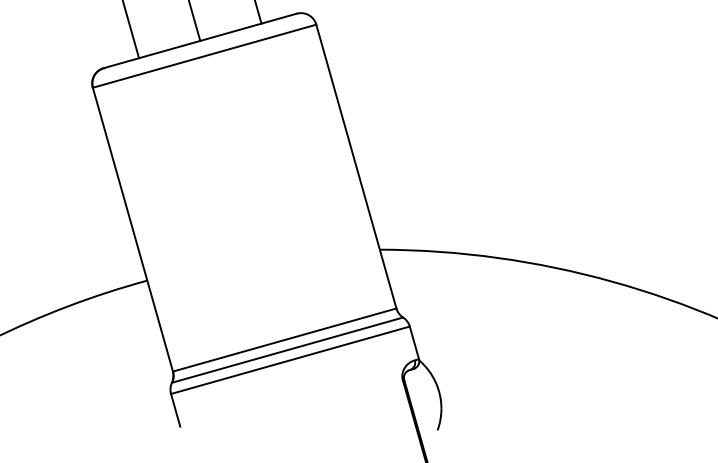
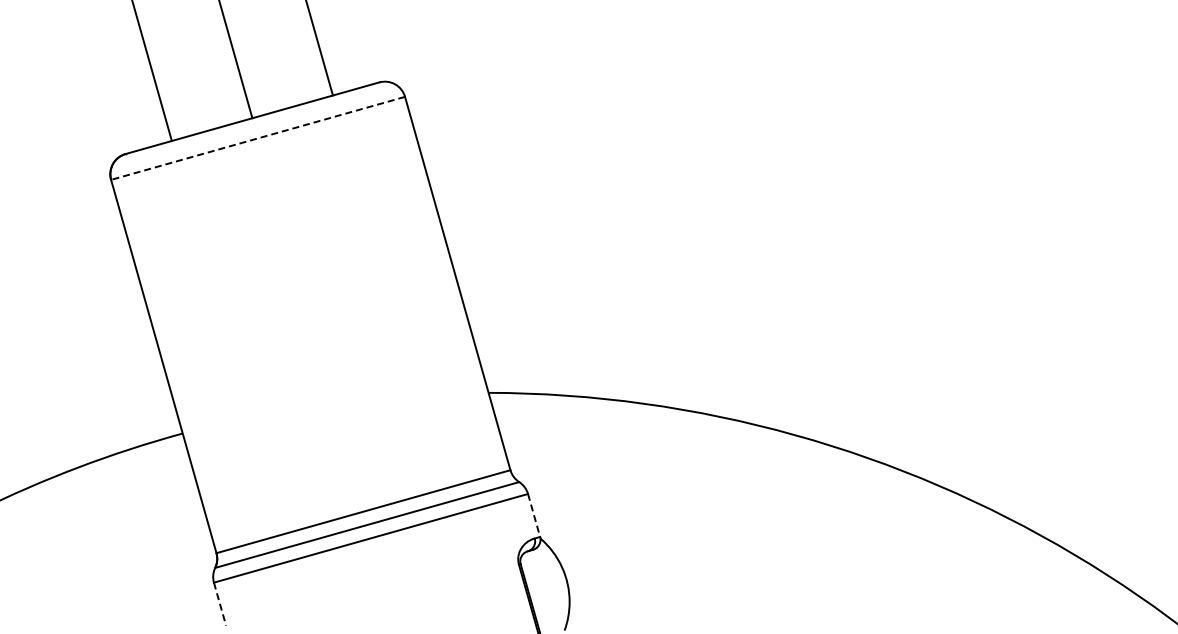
line: (204, 56) -> (258, 138), solid -> dashed
line: (414, 342) -> (534, 515), solid -> dashed
line: (176, 410) -> (220, 604), solid -> dashed

